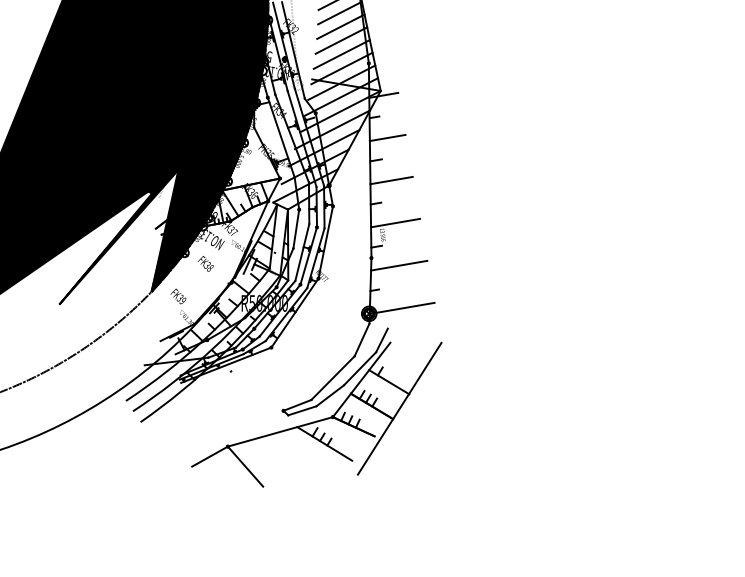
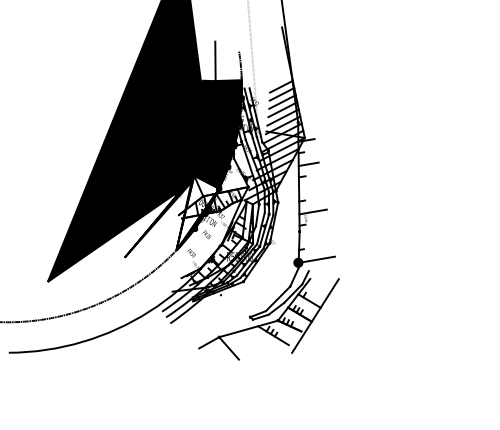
line: (390, 181) -> (310, 188), removed
fill: (189, 224) -> (197, 212), removed
line: (397, 265) -> (314, 235), removed

